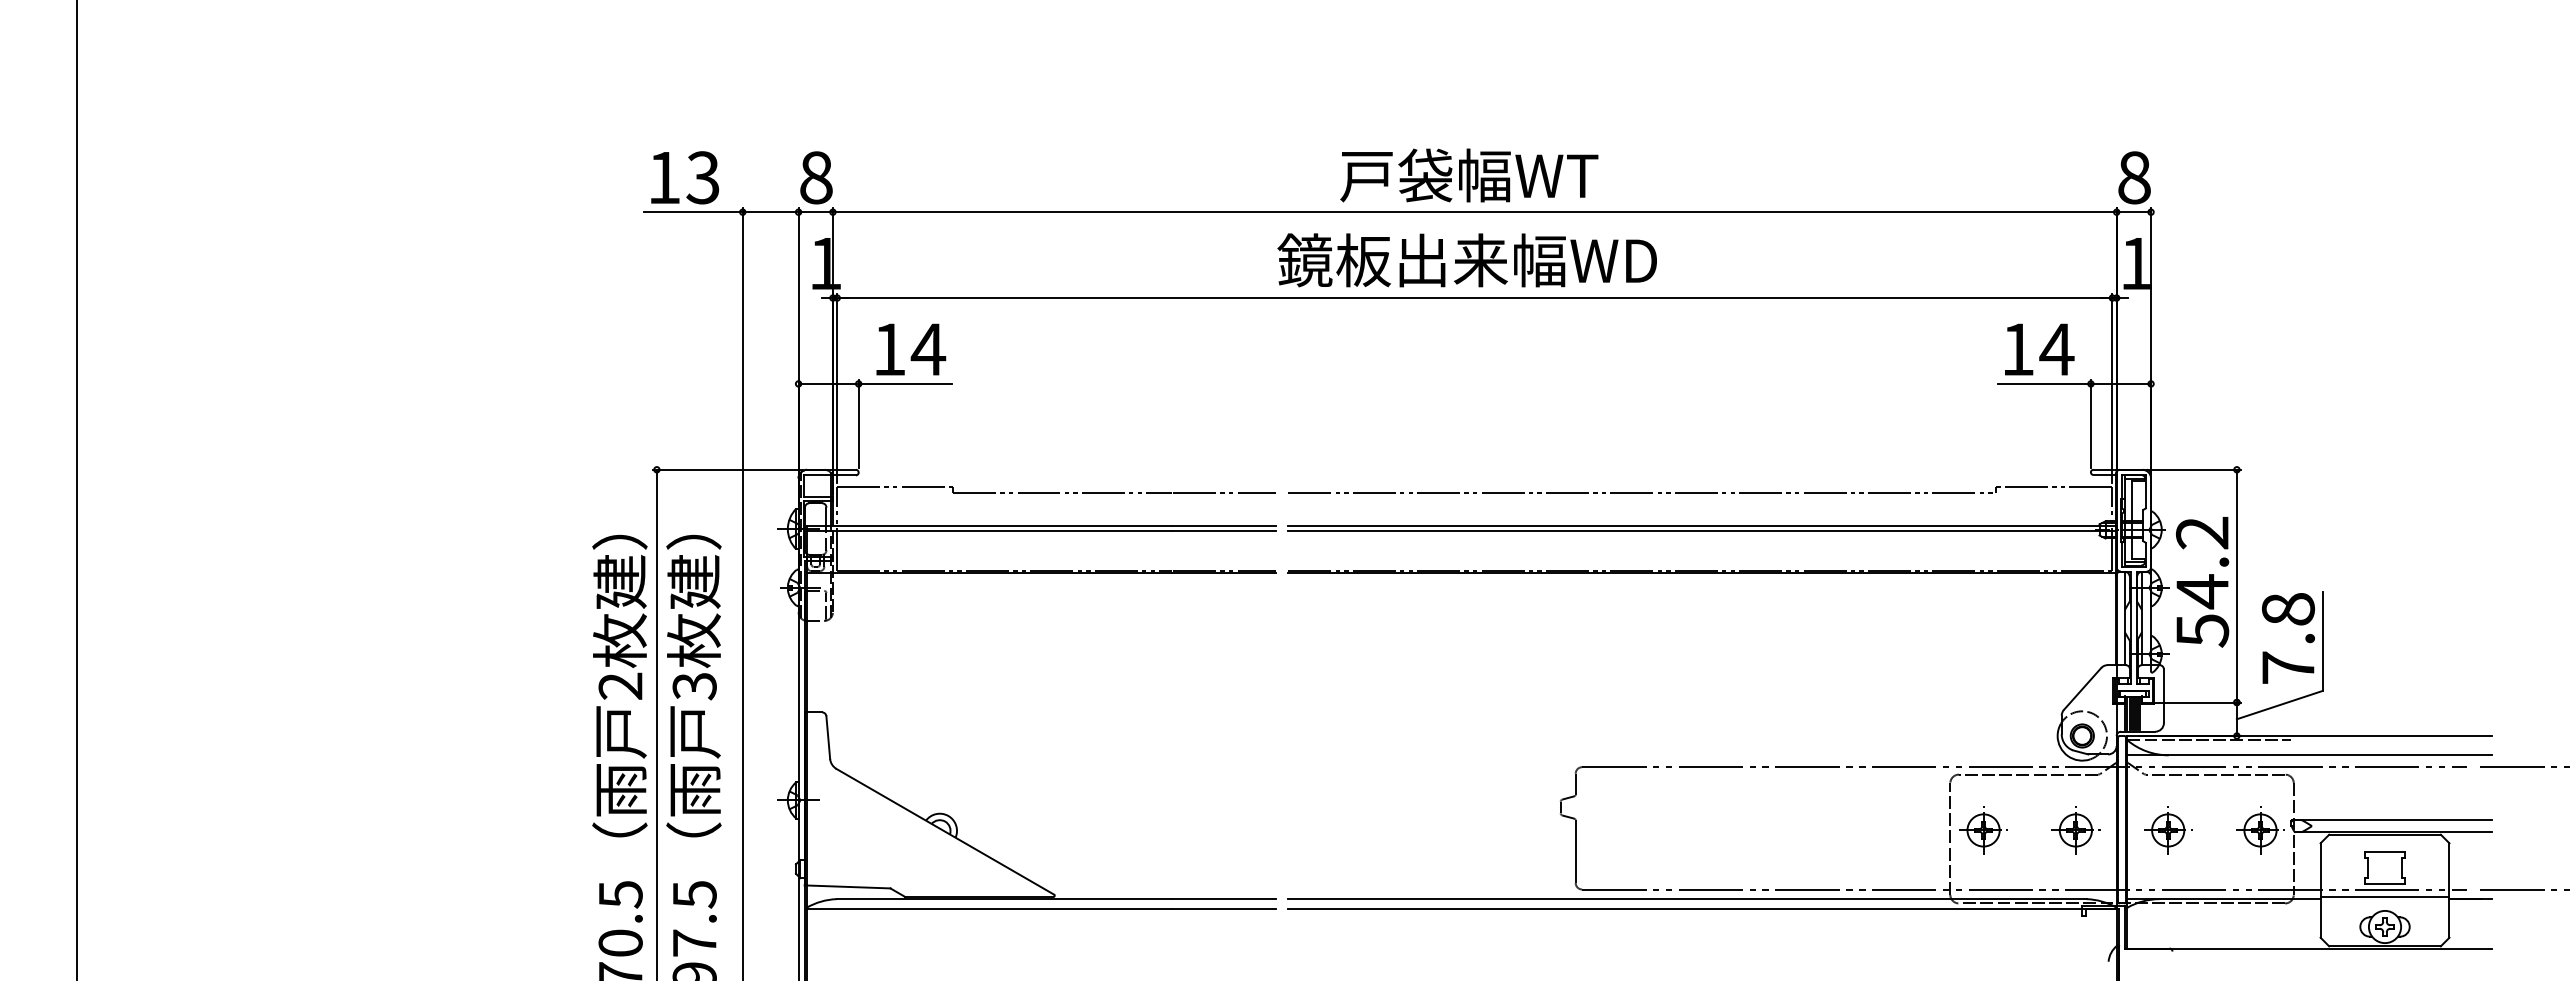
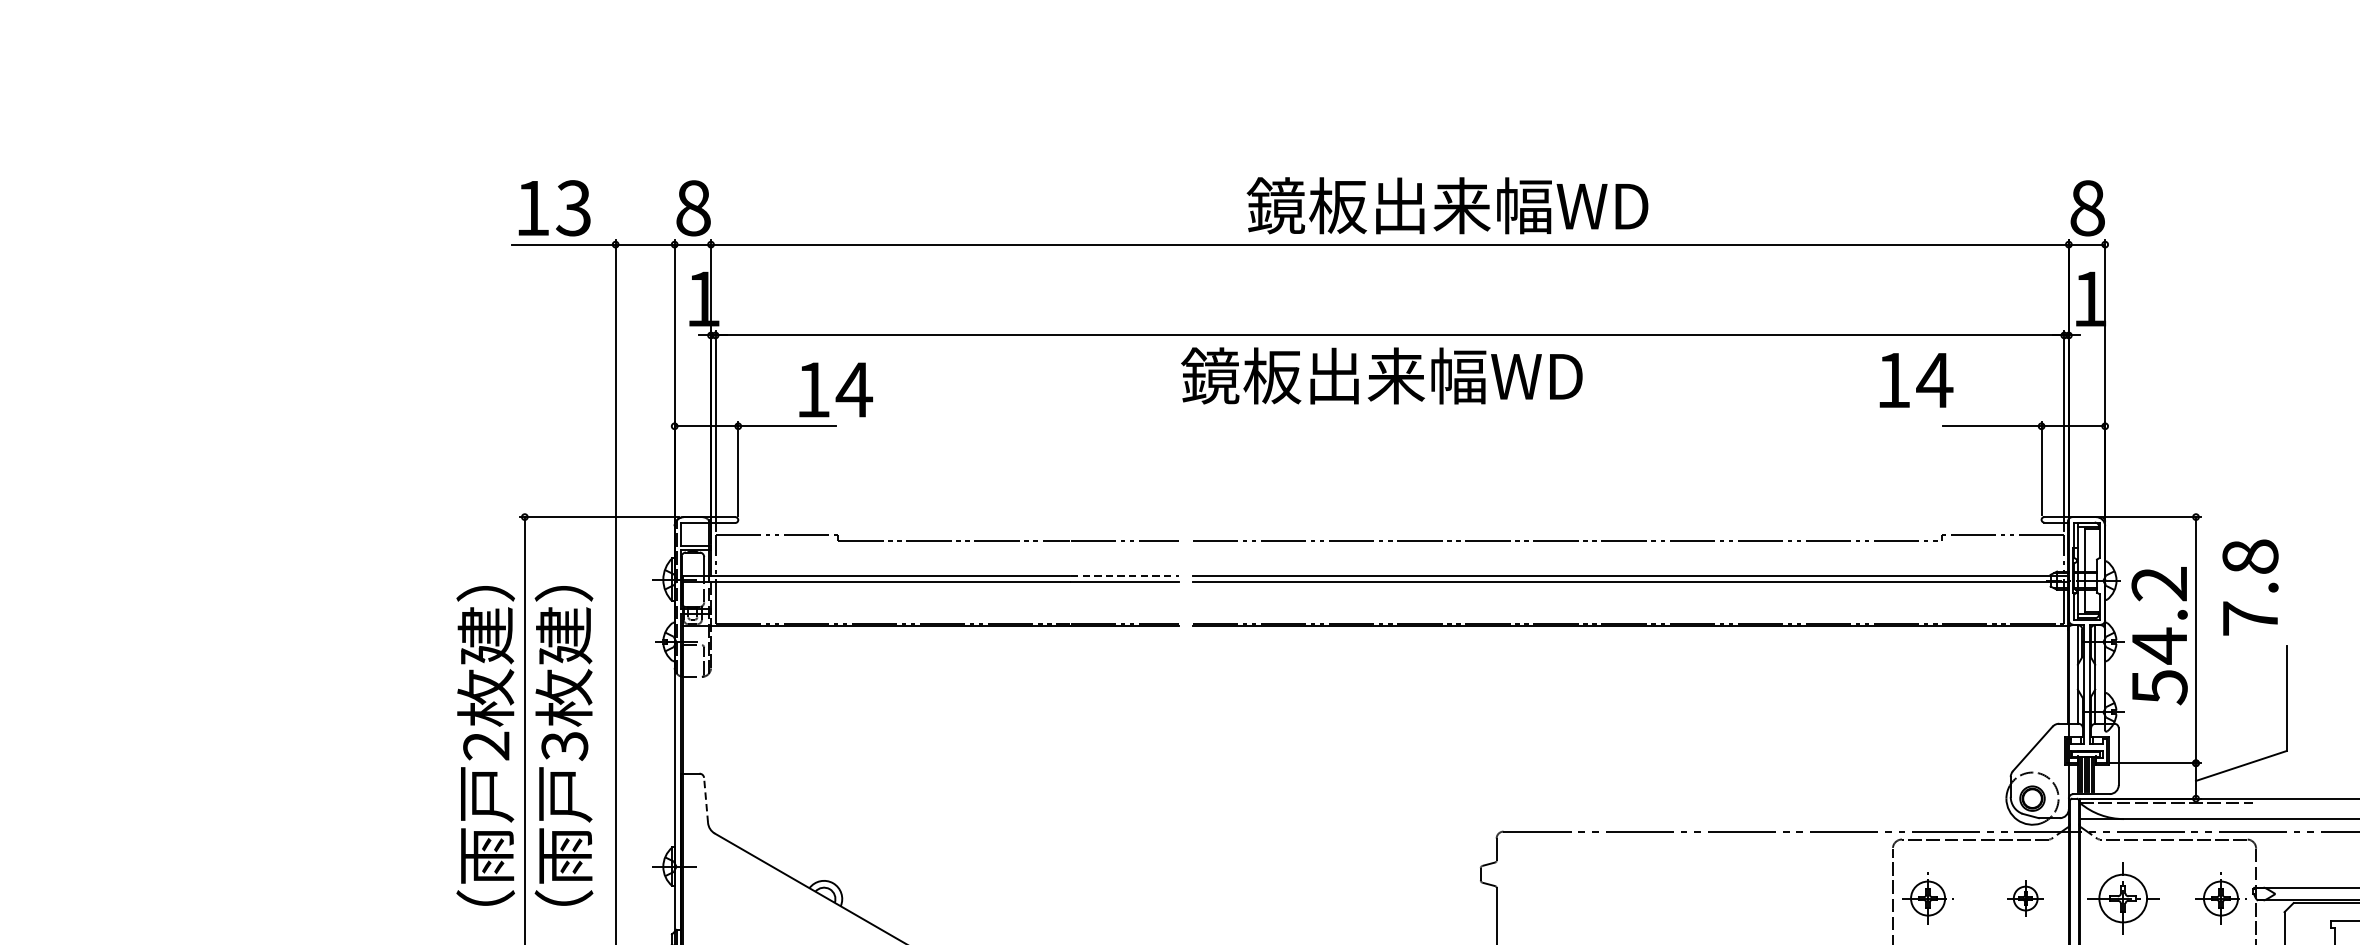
text: (1529, 175) -> (1447, 205), 戸袋幅WT -> 鏡板出来幅WD
text: (1466, 260) -> (1381, 376), moved
text: (911, 349) -> (836, 389), moved
text: (2039, 349) -> (1916, 380), moved
line: (1224, 525) -> (1125, 576), solid -> dashed
text: (2288, 638) -> (2250, 587), moved
line: (828, 737) -> (706, 800), solid -> dashed
part: (2075, 830) -> (2025, 898), size x0.7
part: (2168, 830) -> (2123, 898), size x1.4

